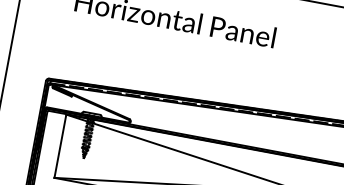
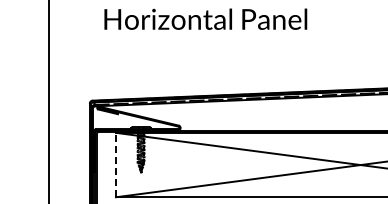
line: (60, 145) -> (115, 164), solid -> dashed

